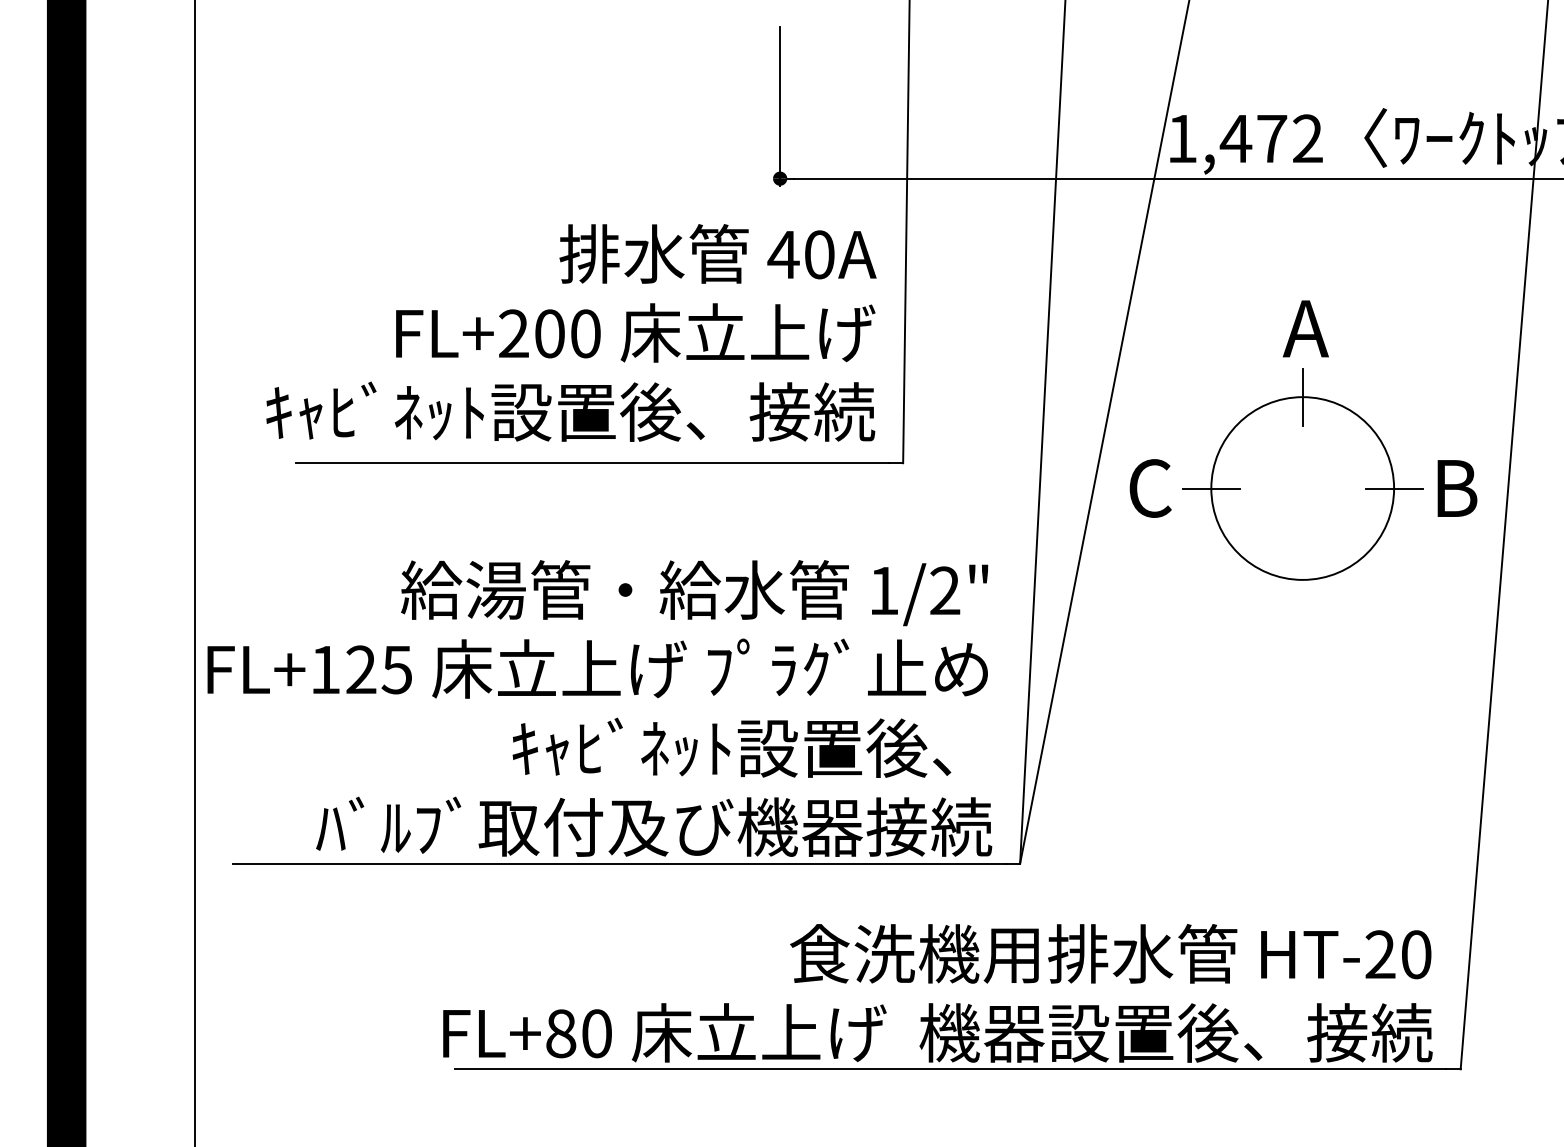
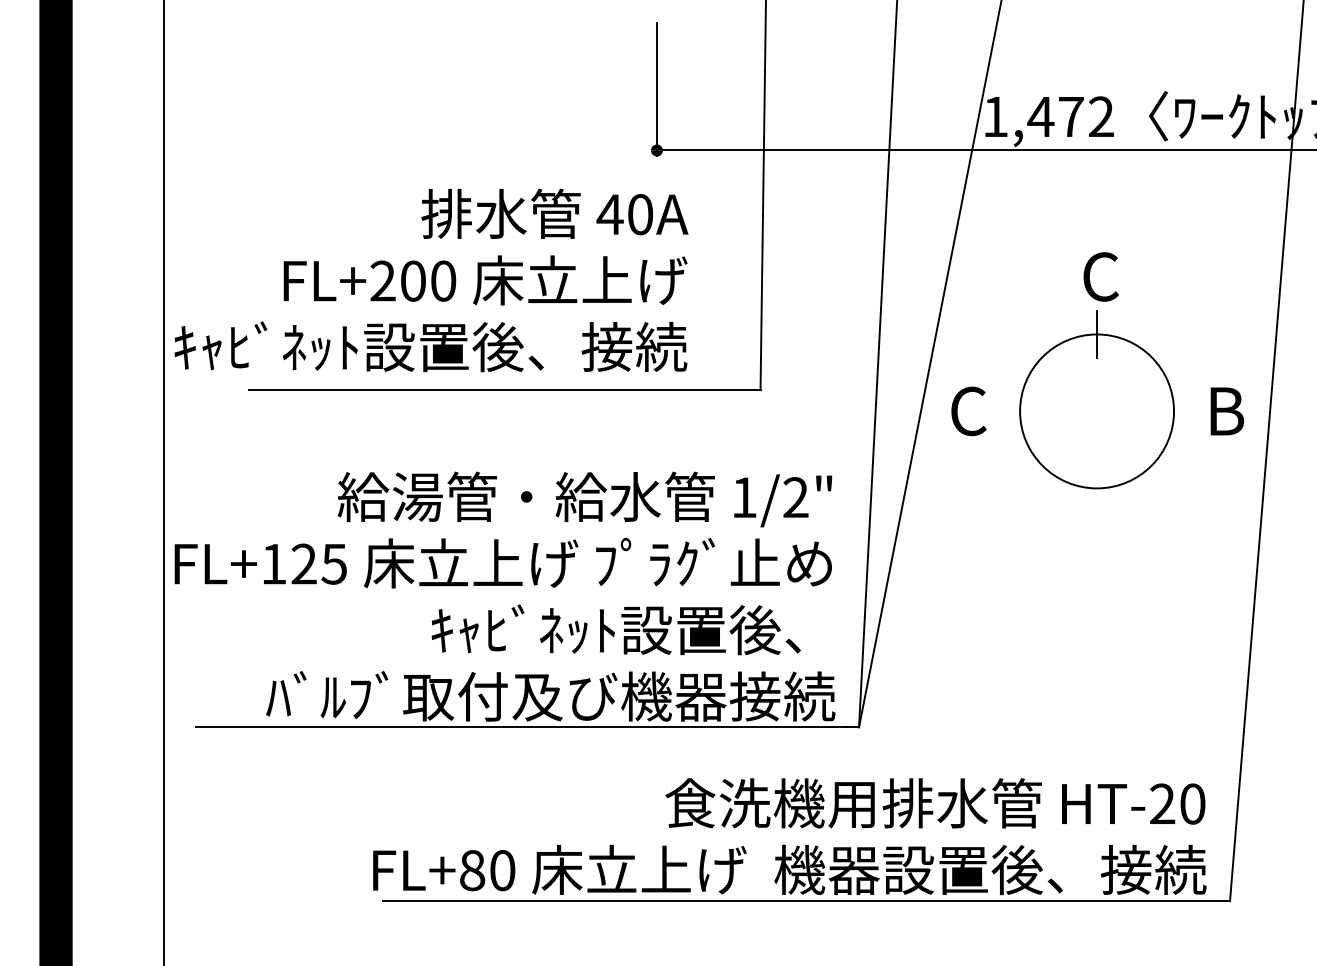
text: (1305, 328) -> (1099, 276), A -> C
text: (571, 332) -> (431, 280), moved
line: (1210, 488) -> (1019, 411), removed
line: (1393, 488) -> (1173, 411), removed

